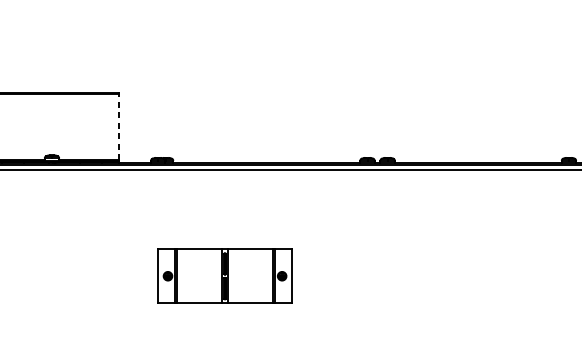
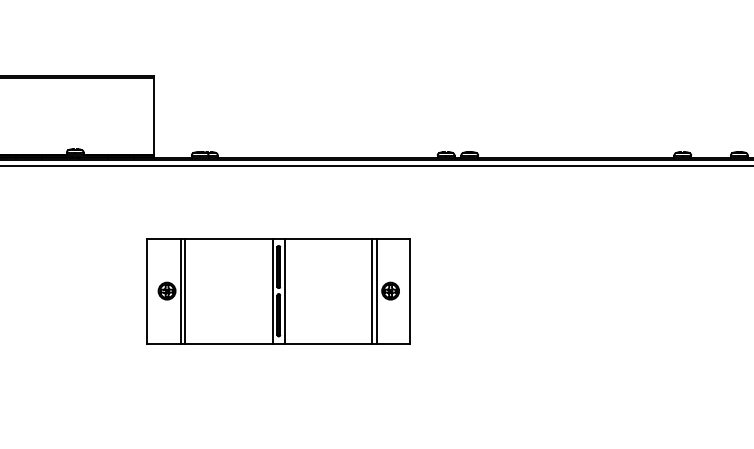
line: (119, 127) -> (154, 116), dashed -> solid
part: (224, 276) -> (278, 291), size x1.67

